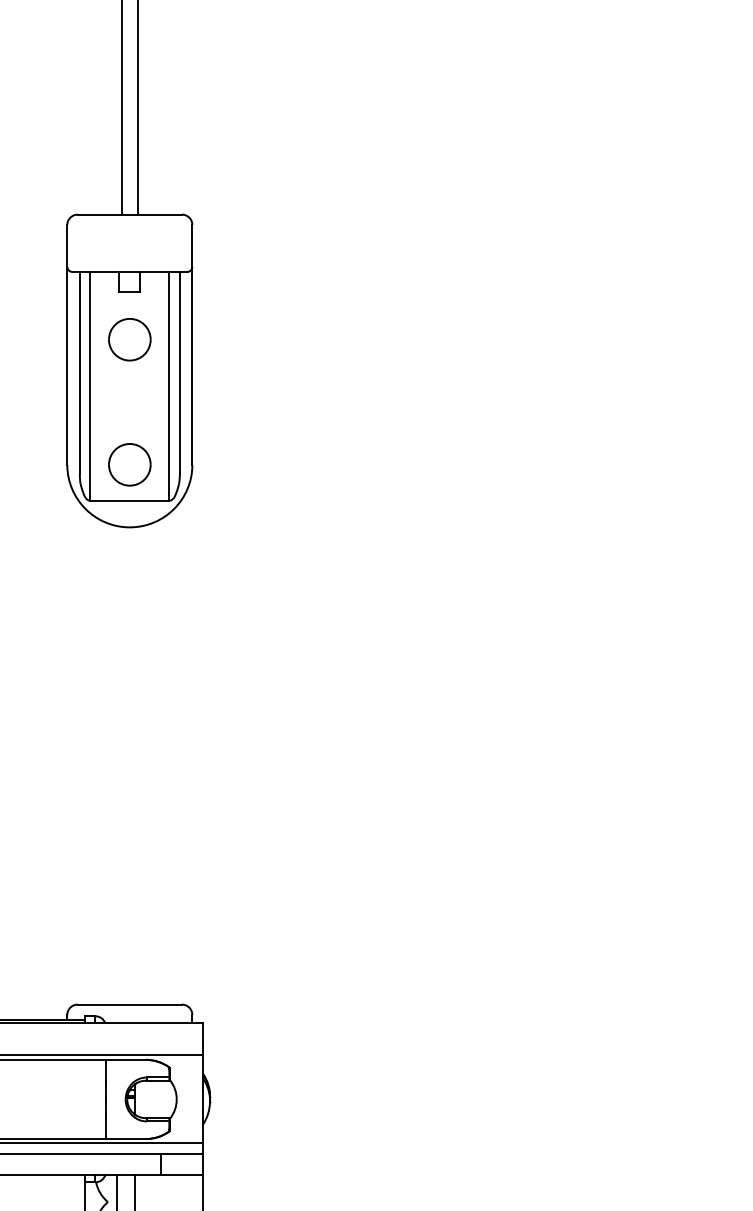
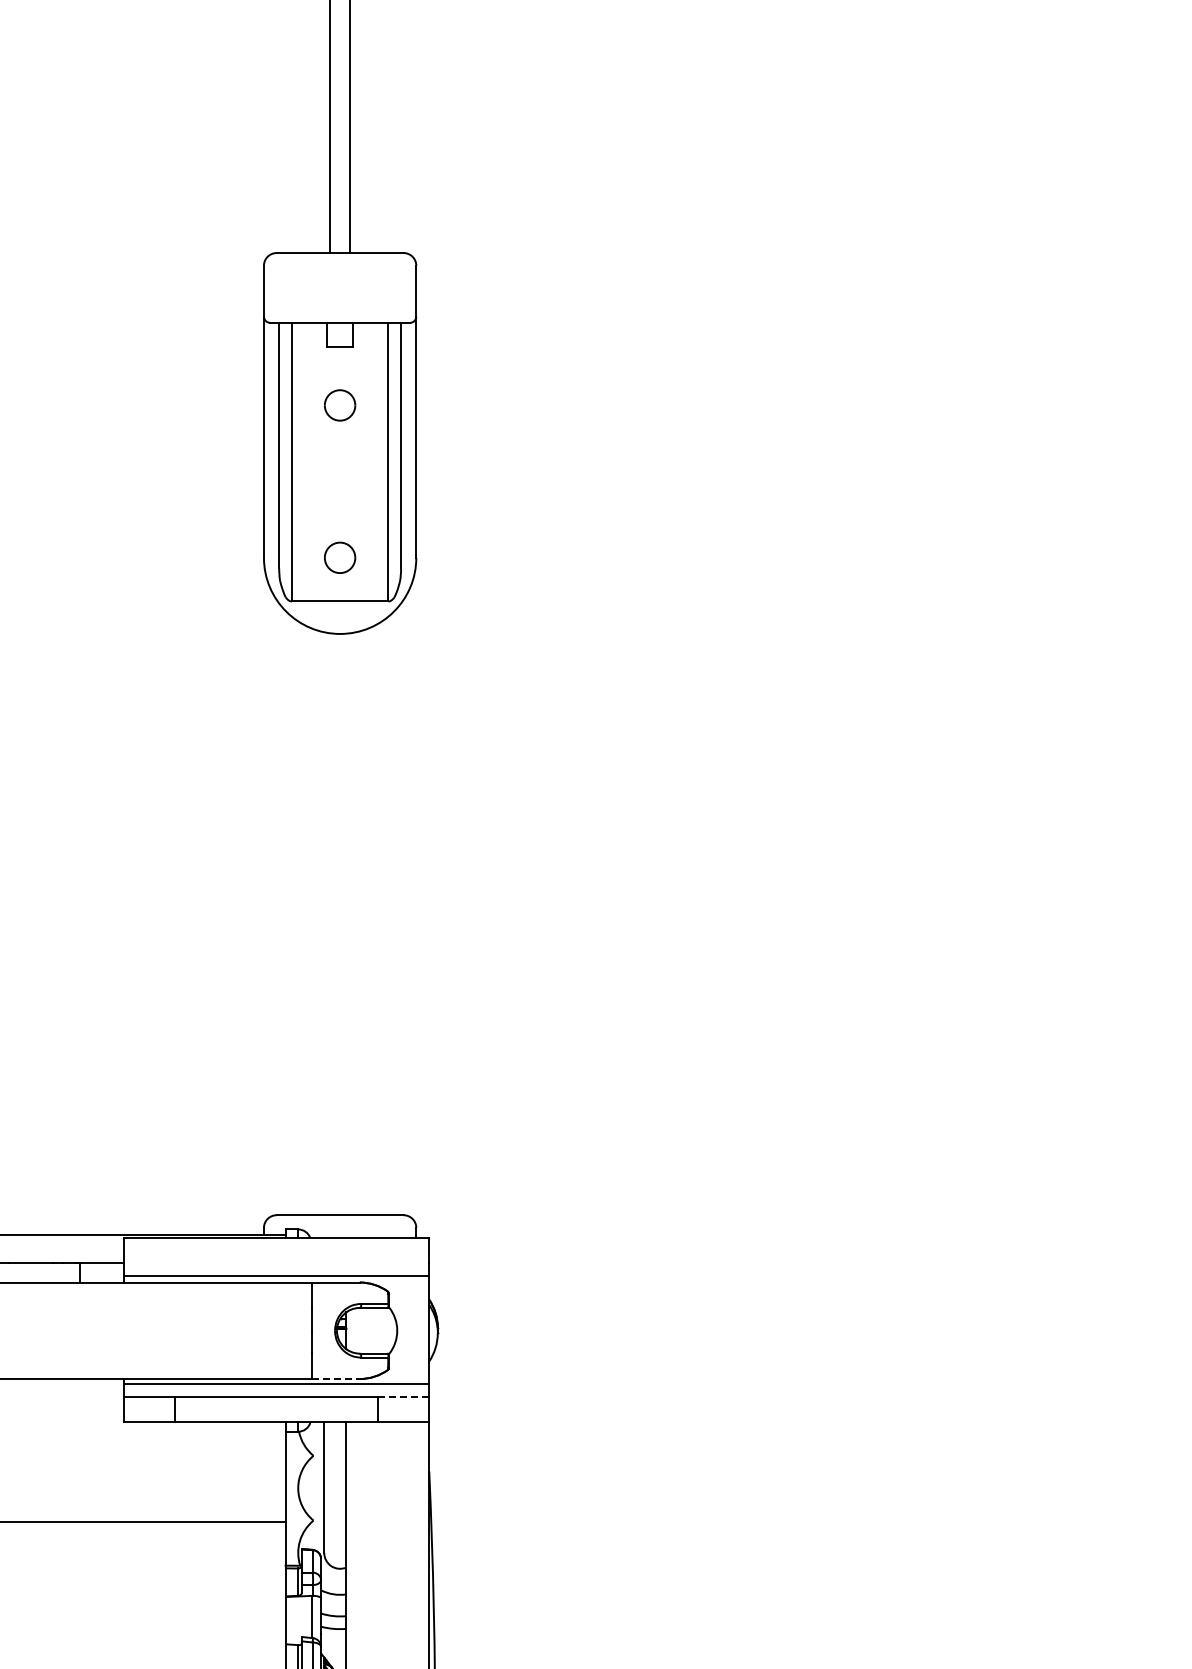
part: (129, 339) -> (339, 405), size x0.6
part: (129, 464) -> (339, 557), size x0.6
line: (126, 1139) -> (336, 1379), solid -> dashed
line: (182, 1153) -> (404, 1396), solid -> dashed

